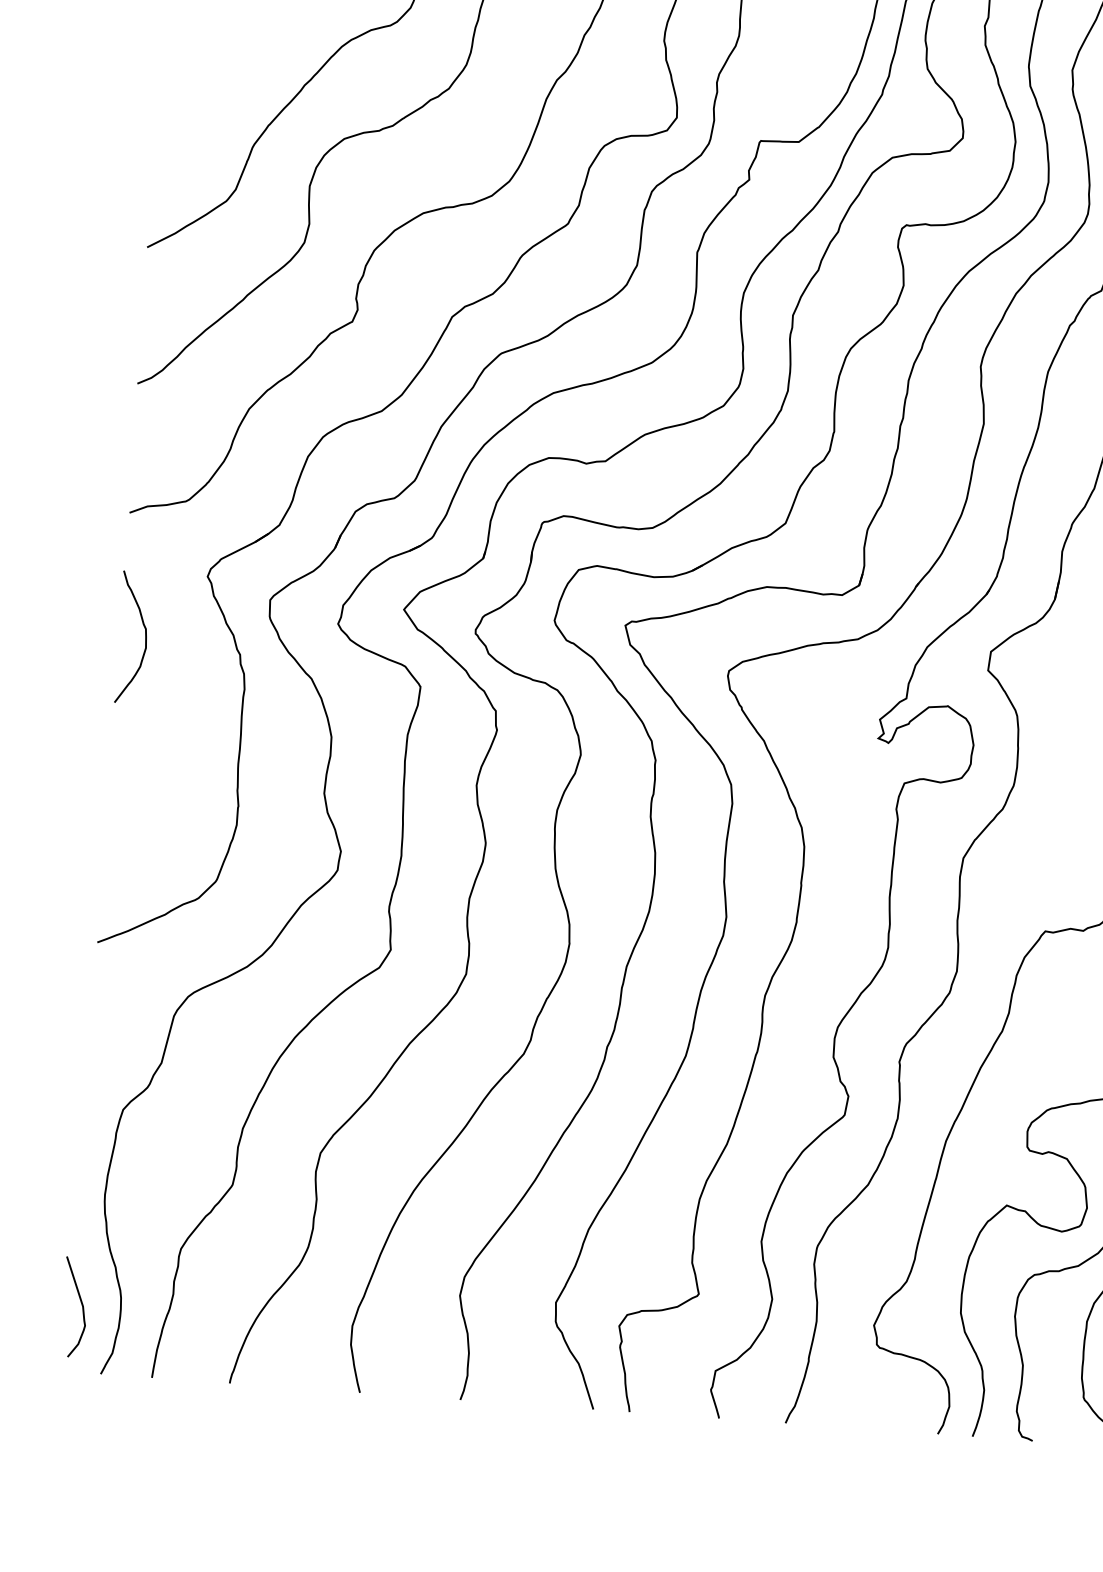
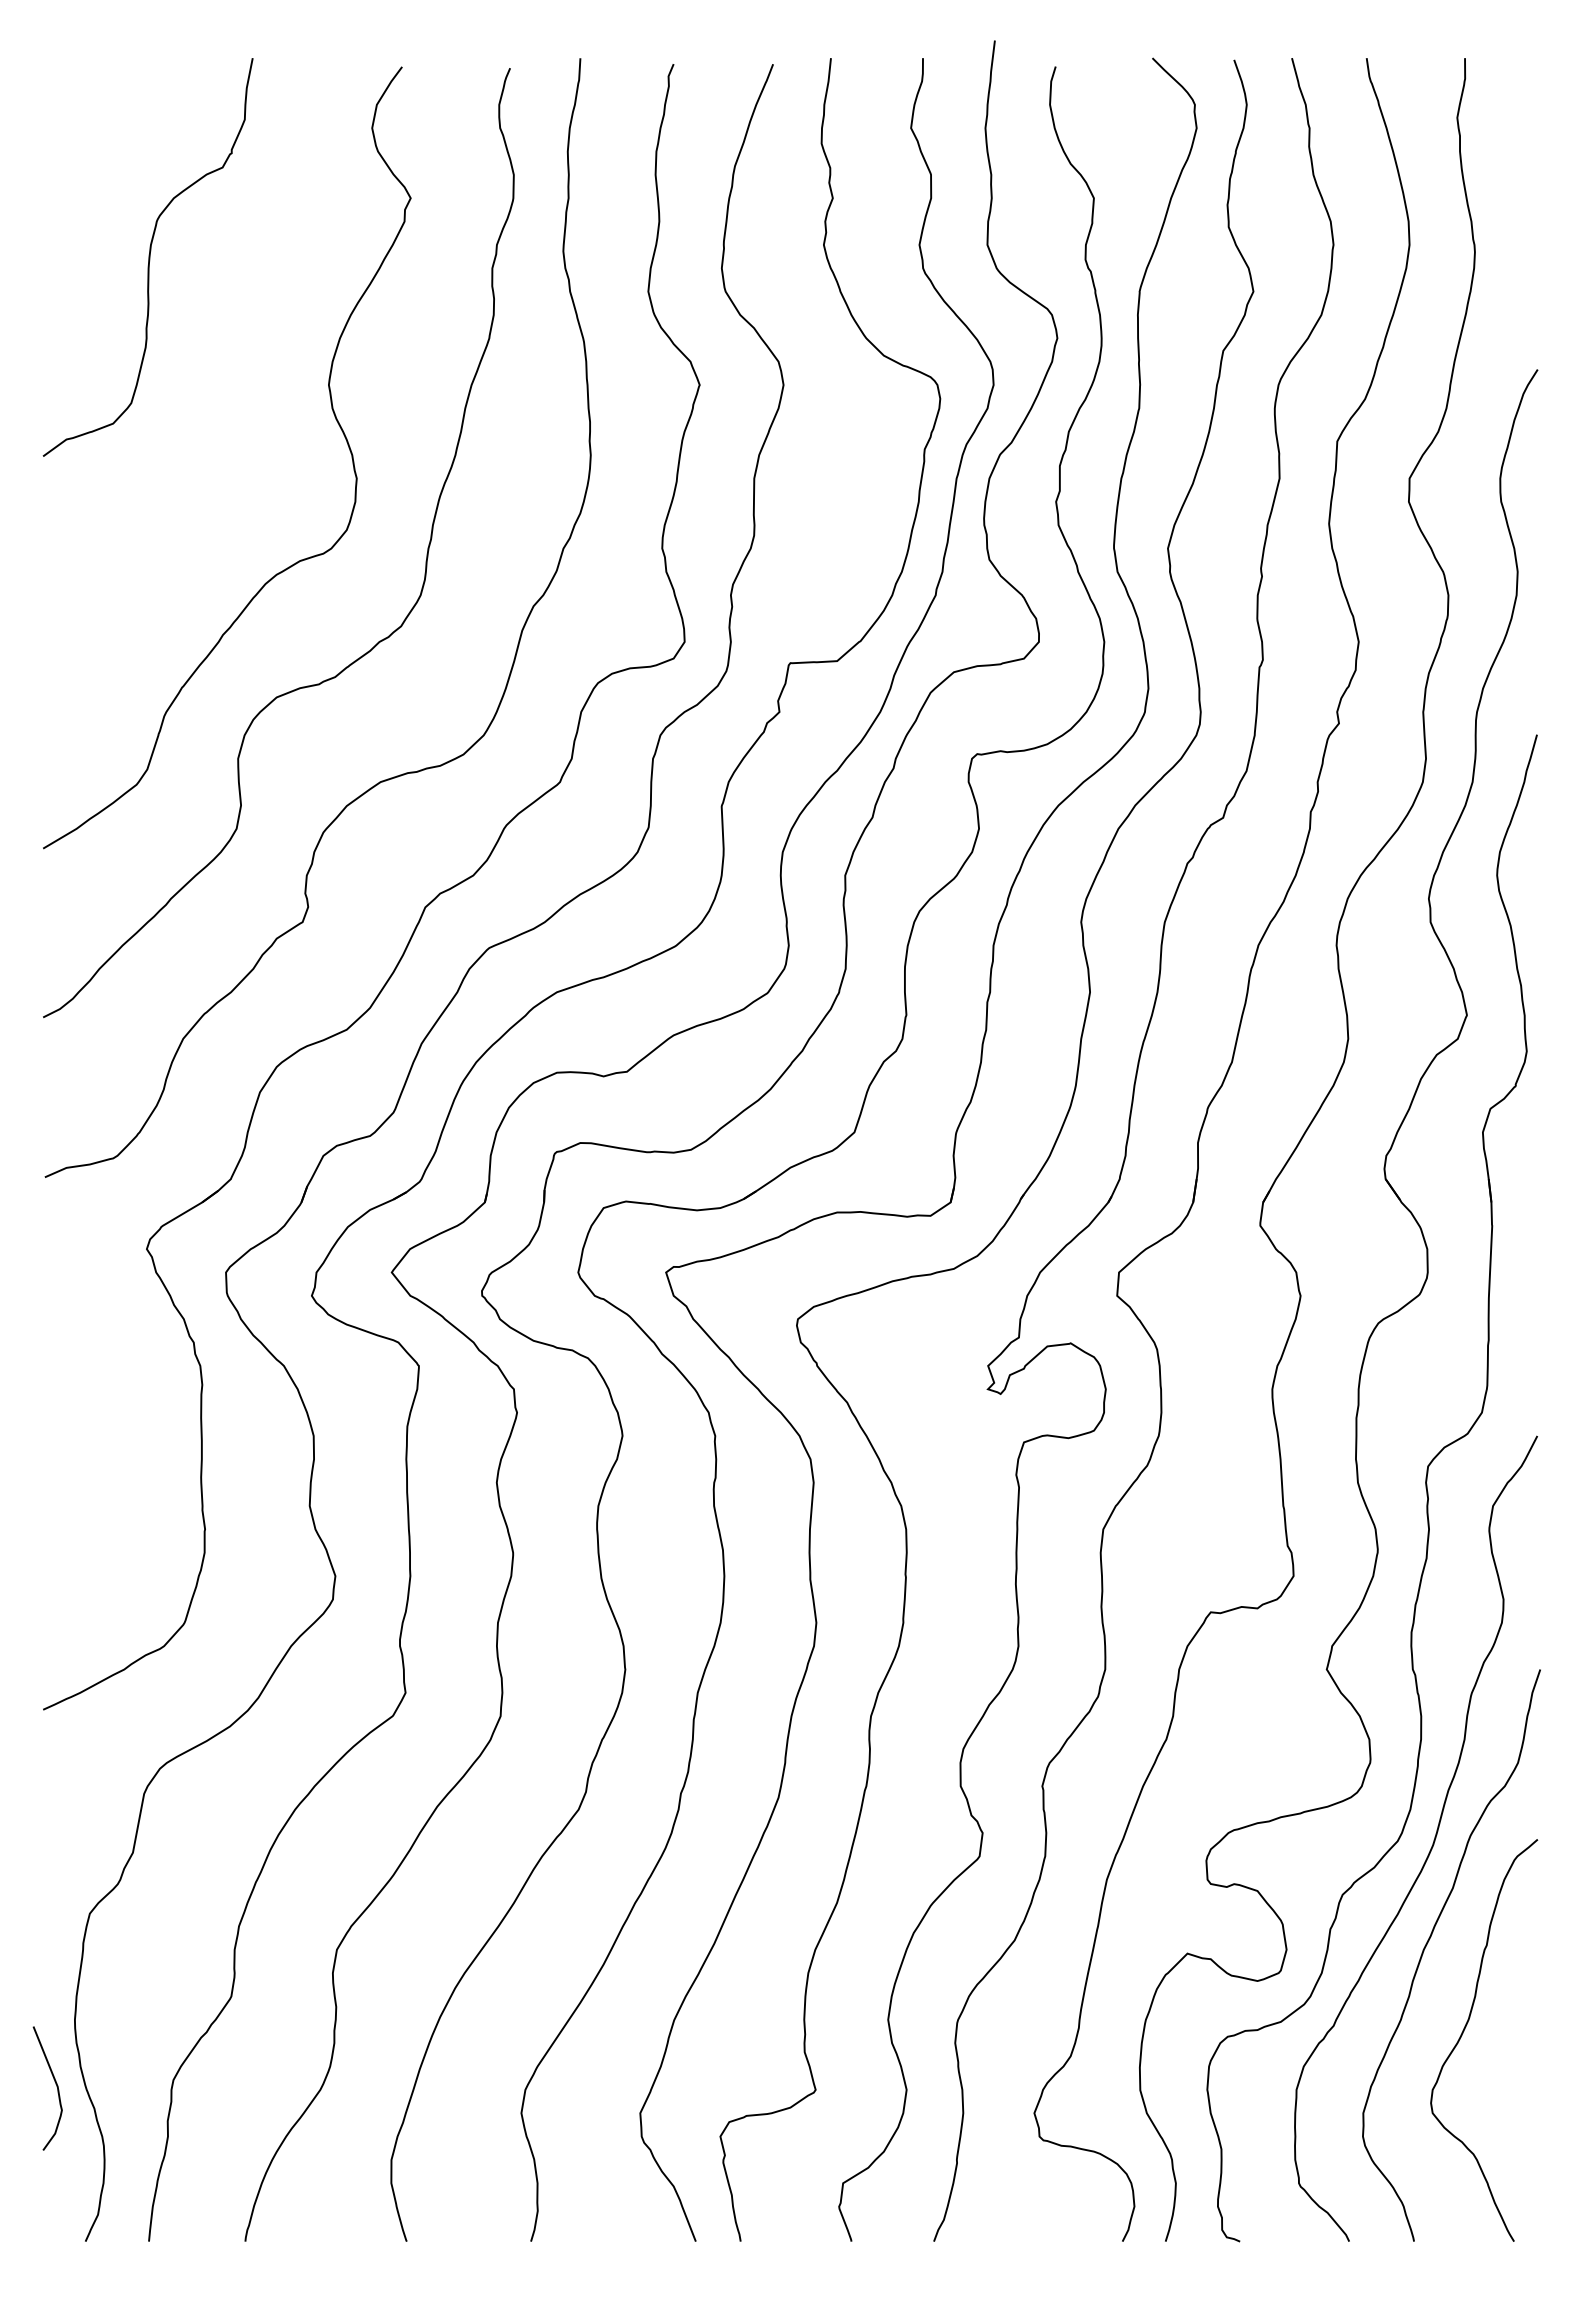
curve: (145, 638) -> (75, 1330), removed
curve: (81, 1304) -> (55, 2084), moved

